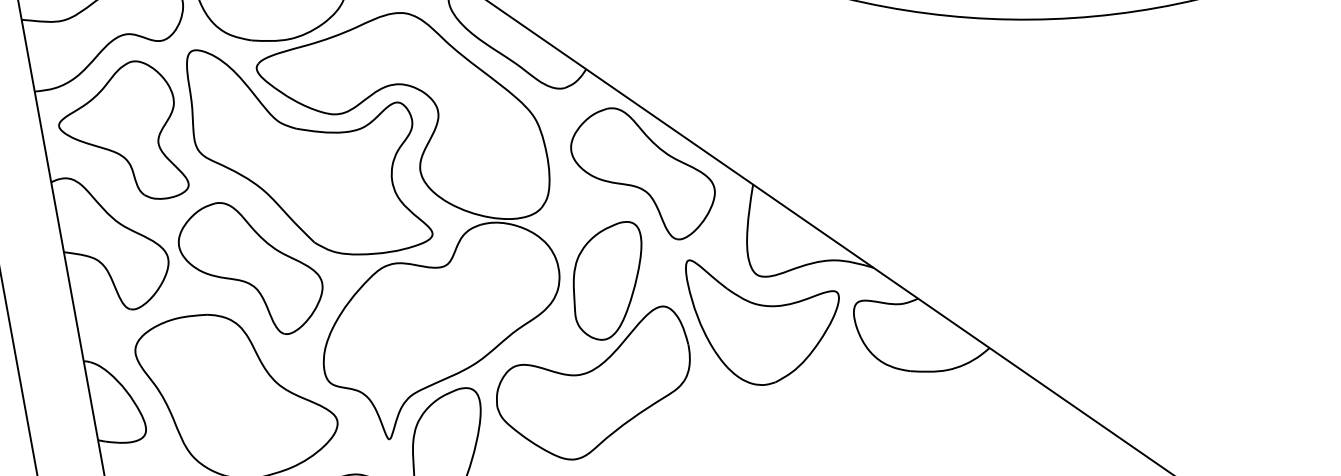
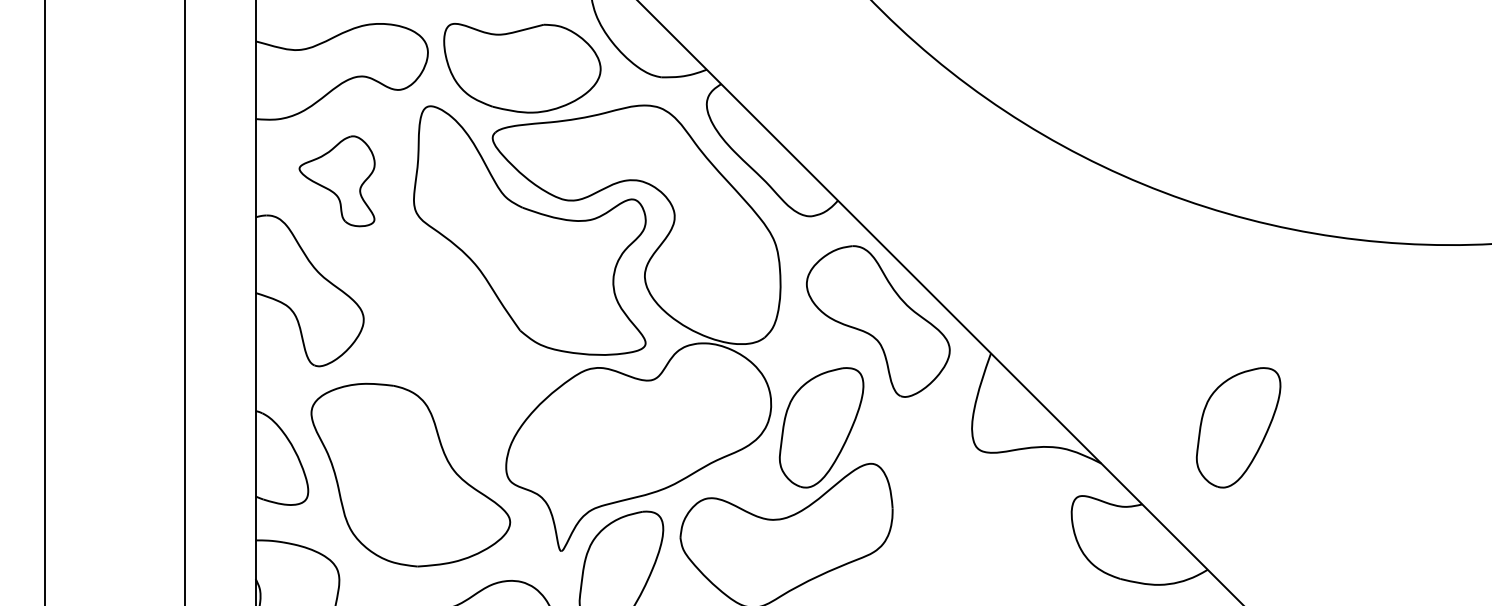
part: (119, 135) -> (336, 181), size x0.6
part: (994, 211) -> (1238, 427), added
part: (250, 268) -> (448, 345), removed
part: (767, 314) -> (981, 492), removed

